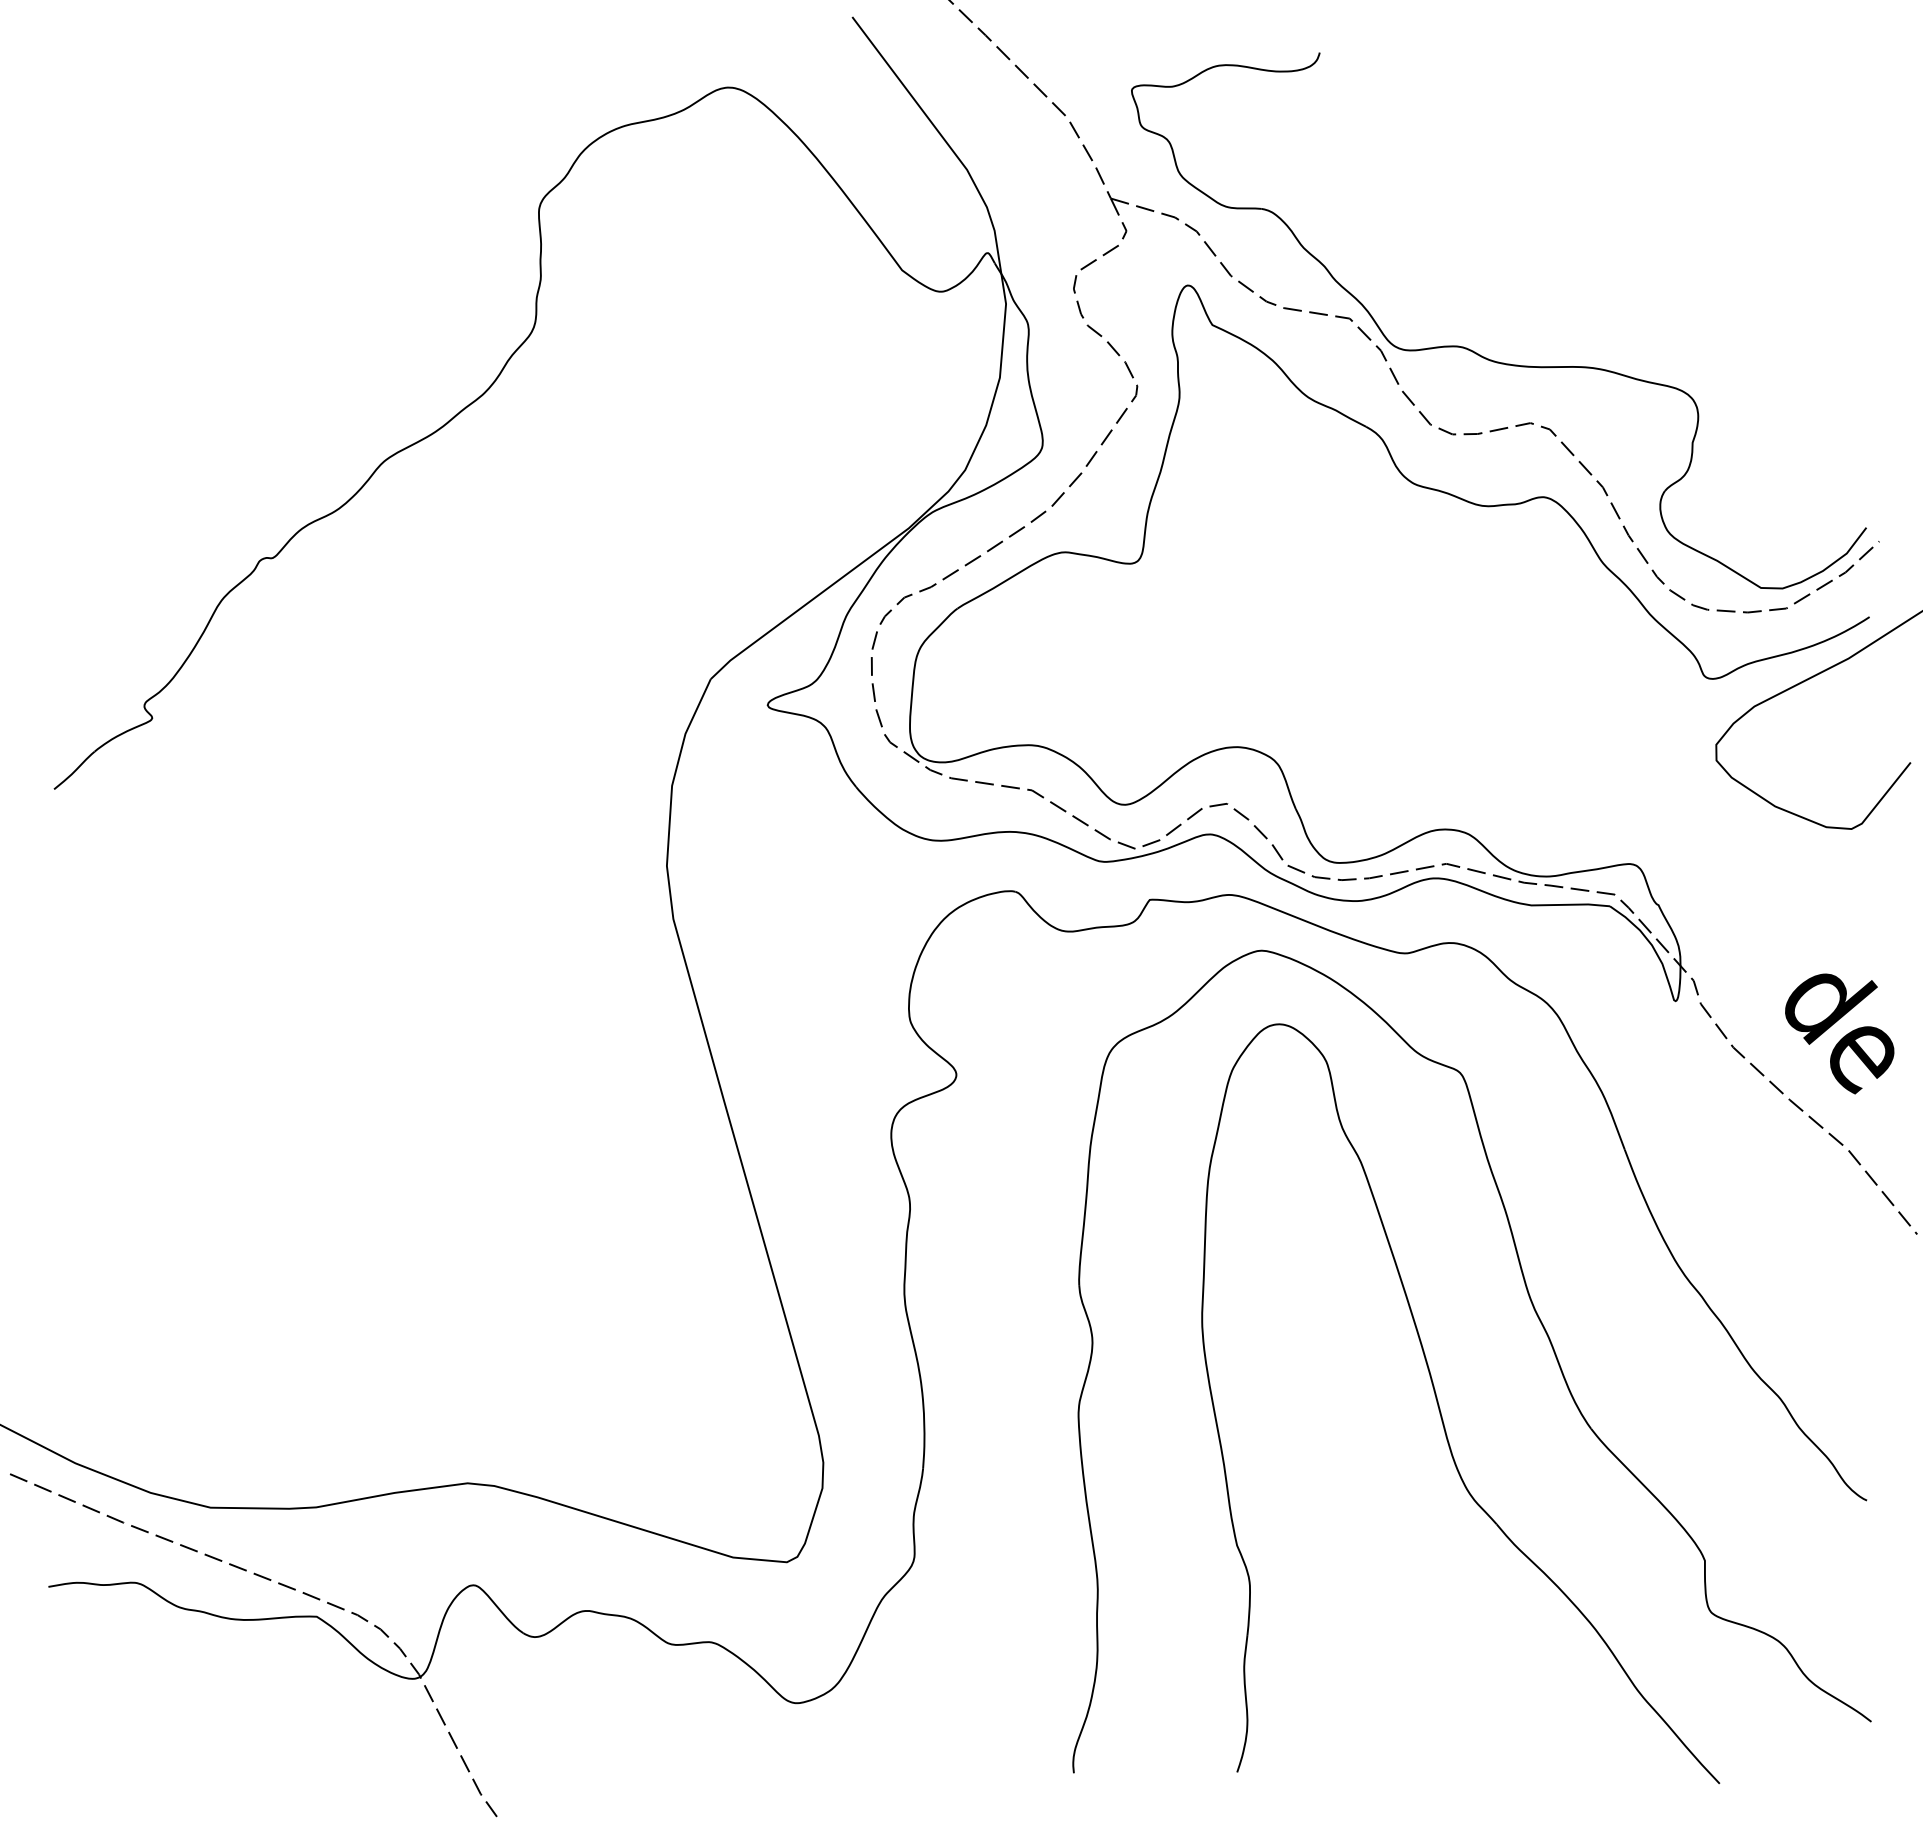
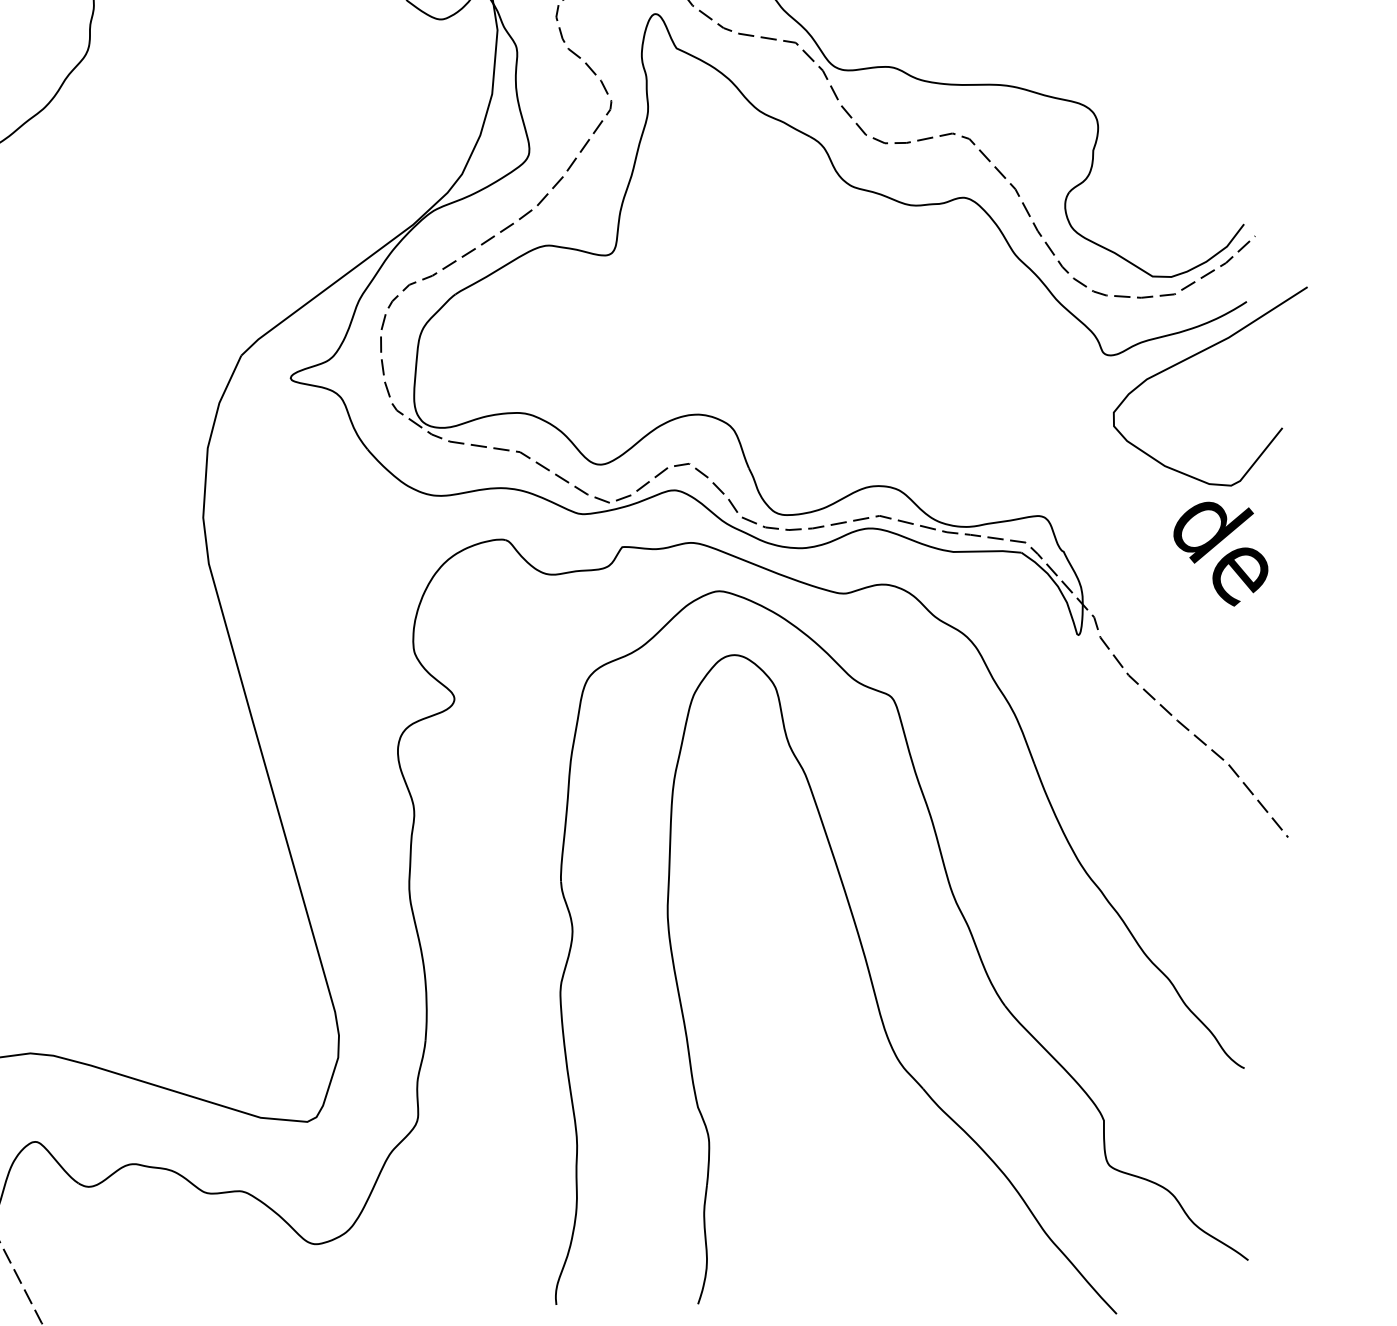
text: (1839, 1033) -> (1220, 553), moved

